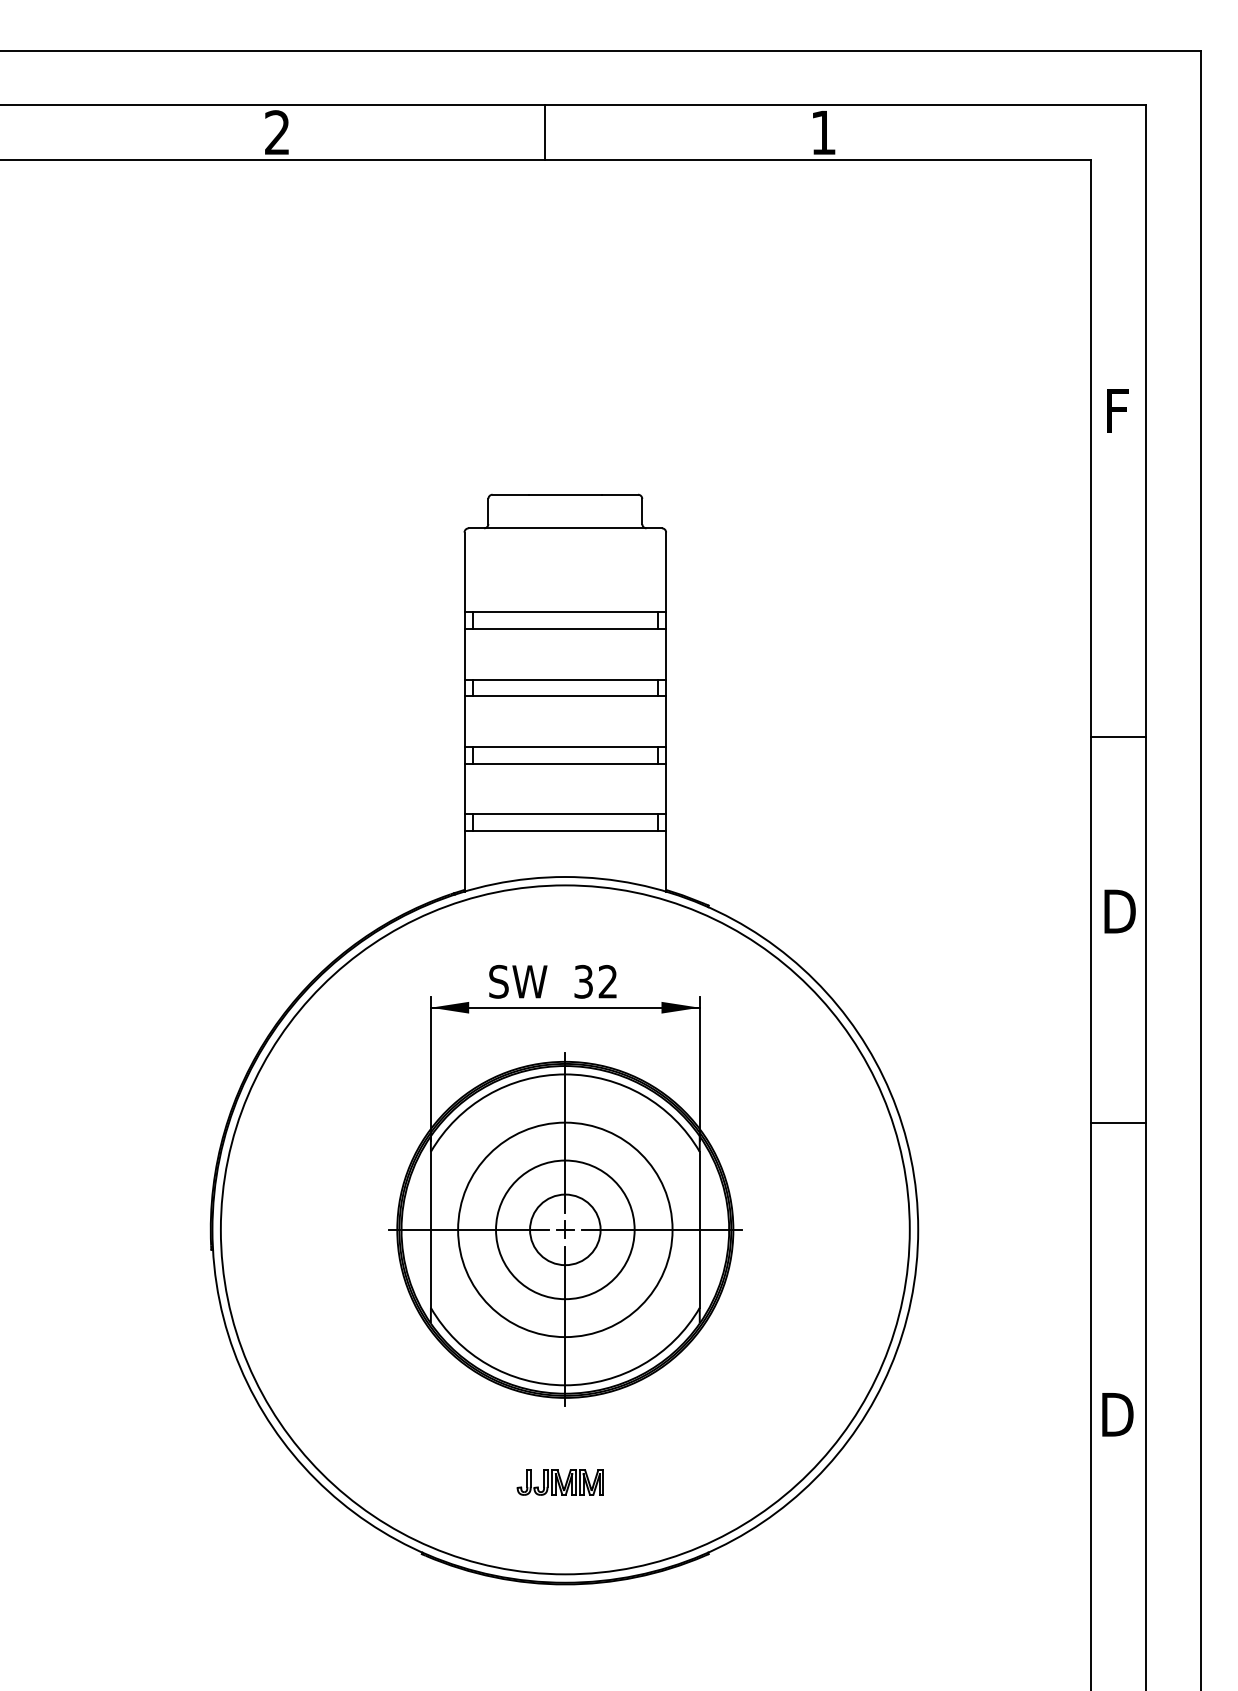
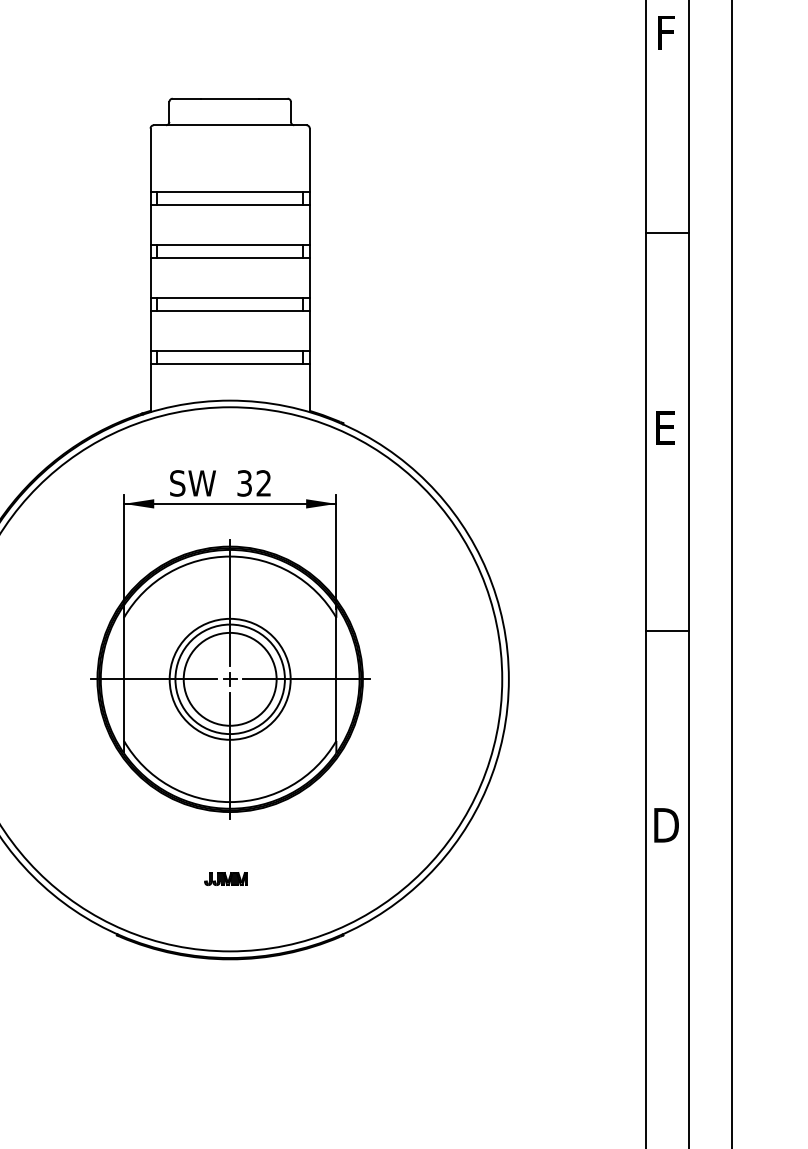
line: (1118, 737) -> (667, 232), moved
text: (1119, 911) -> (667, 427), D -> E
line: (1118, 1123) -> (667, 630), moved
circle: (564, 1229) -> (229, 679), size x0.71
circle: (565, 1229) -> (230, 679), size x1.67
part: (559, 1482) -> (225, 878), size x0.62

